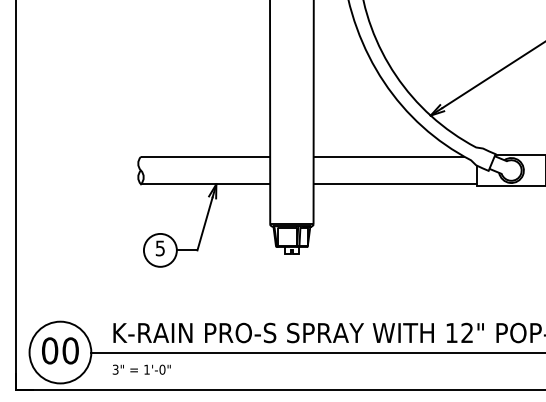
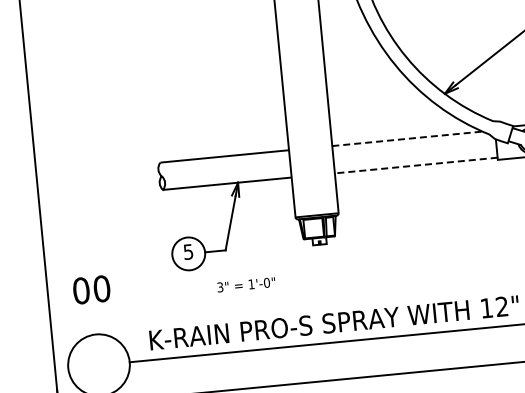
line: (389, 156) -> (407, 138), solid -> dashed
line: (395, 184) -> (416, 165), solid -> dashed
text: (60, 350) -> (91, 289), moved
text: (141, 369) -> (246, 284), moved

